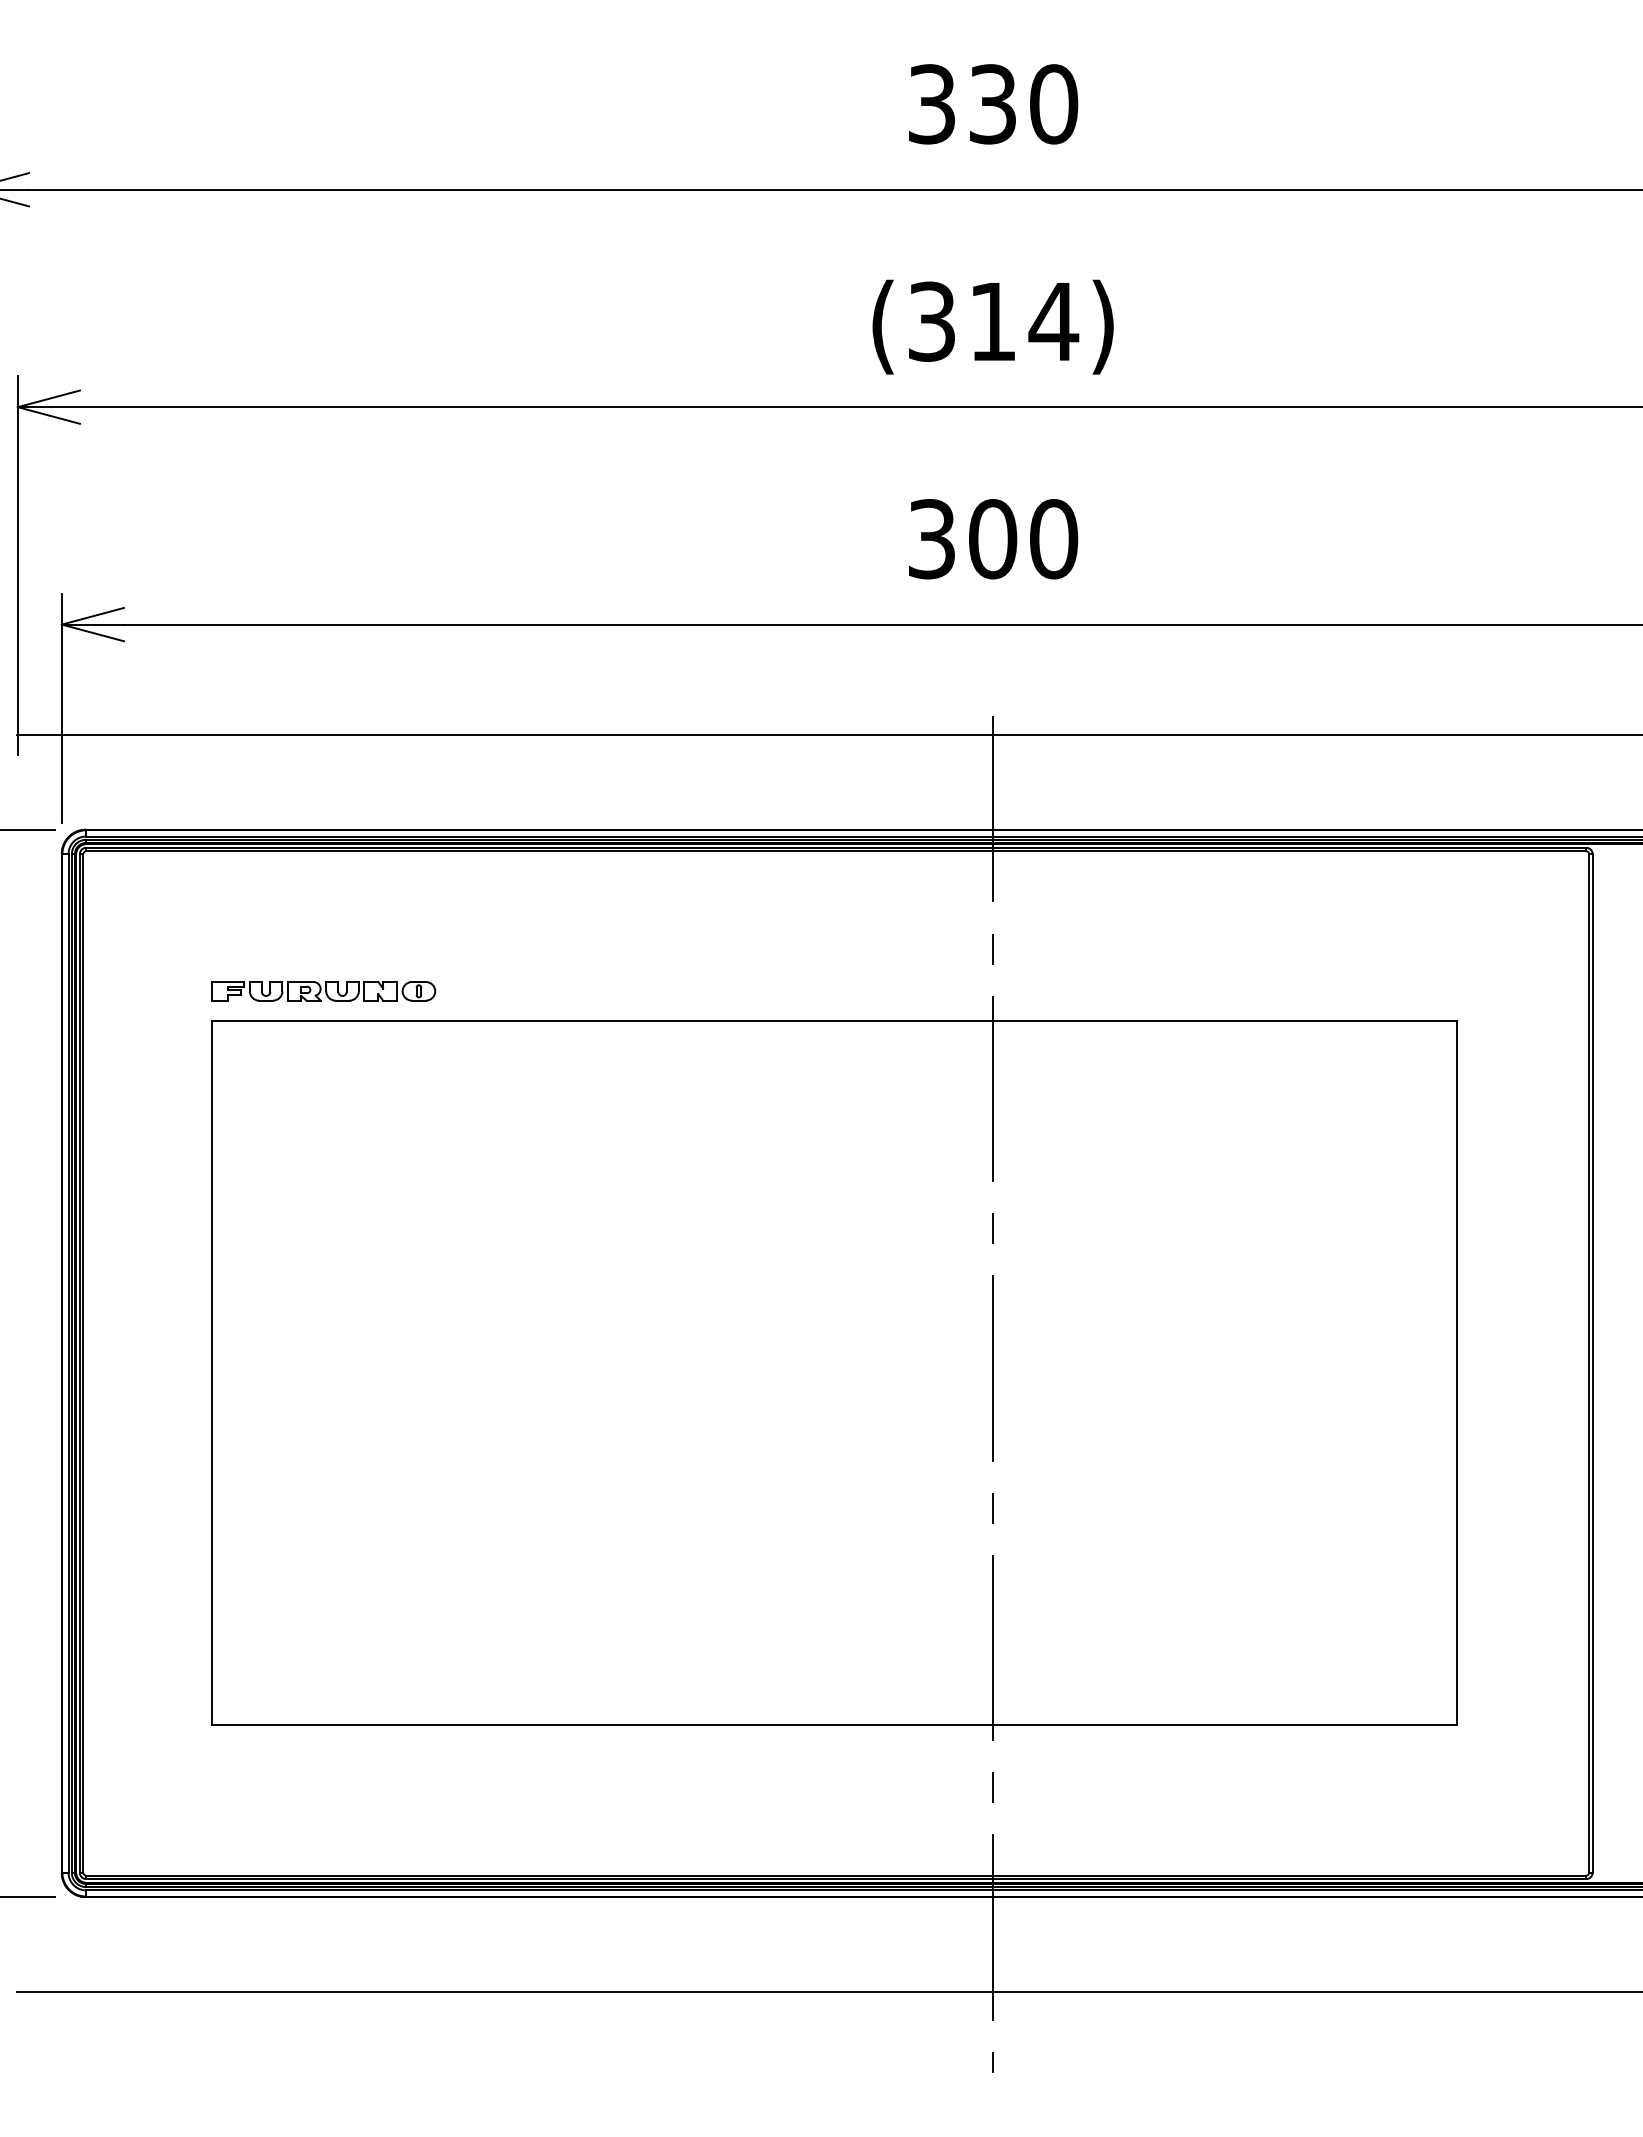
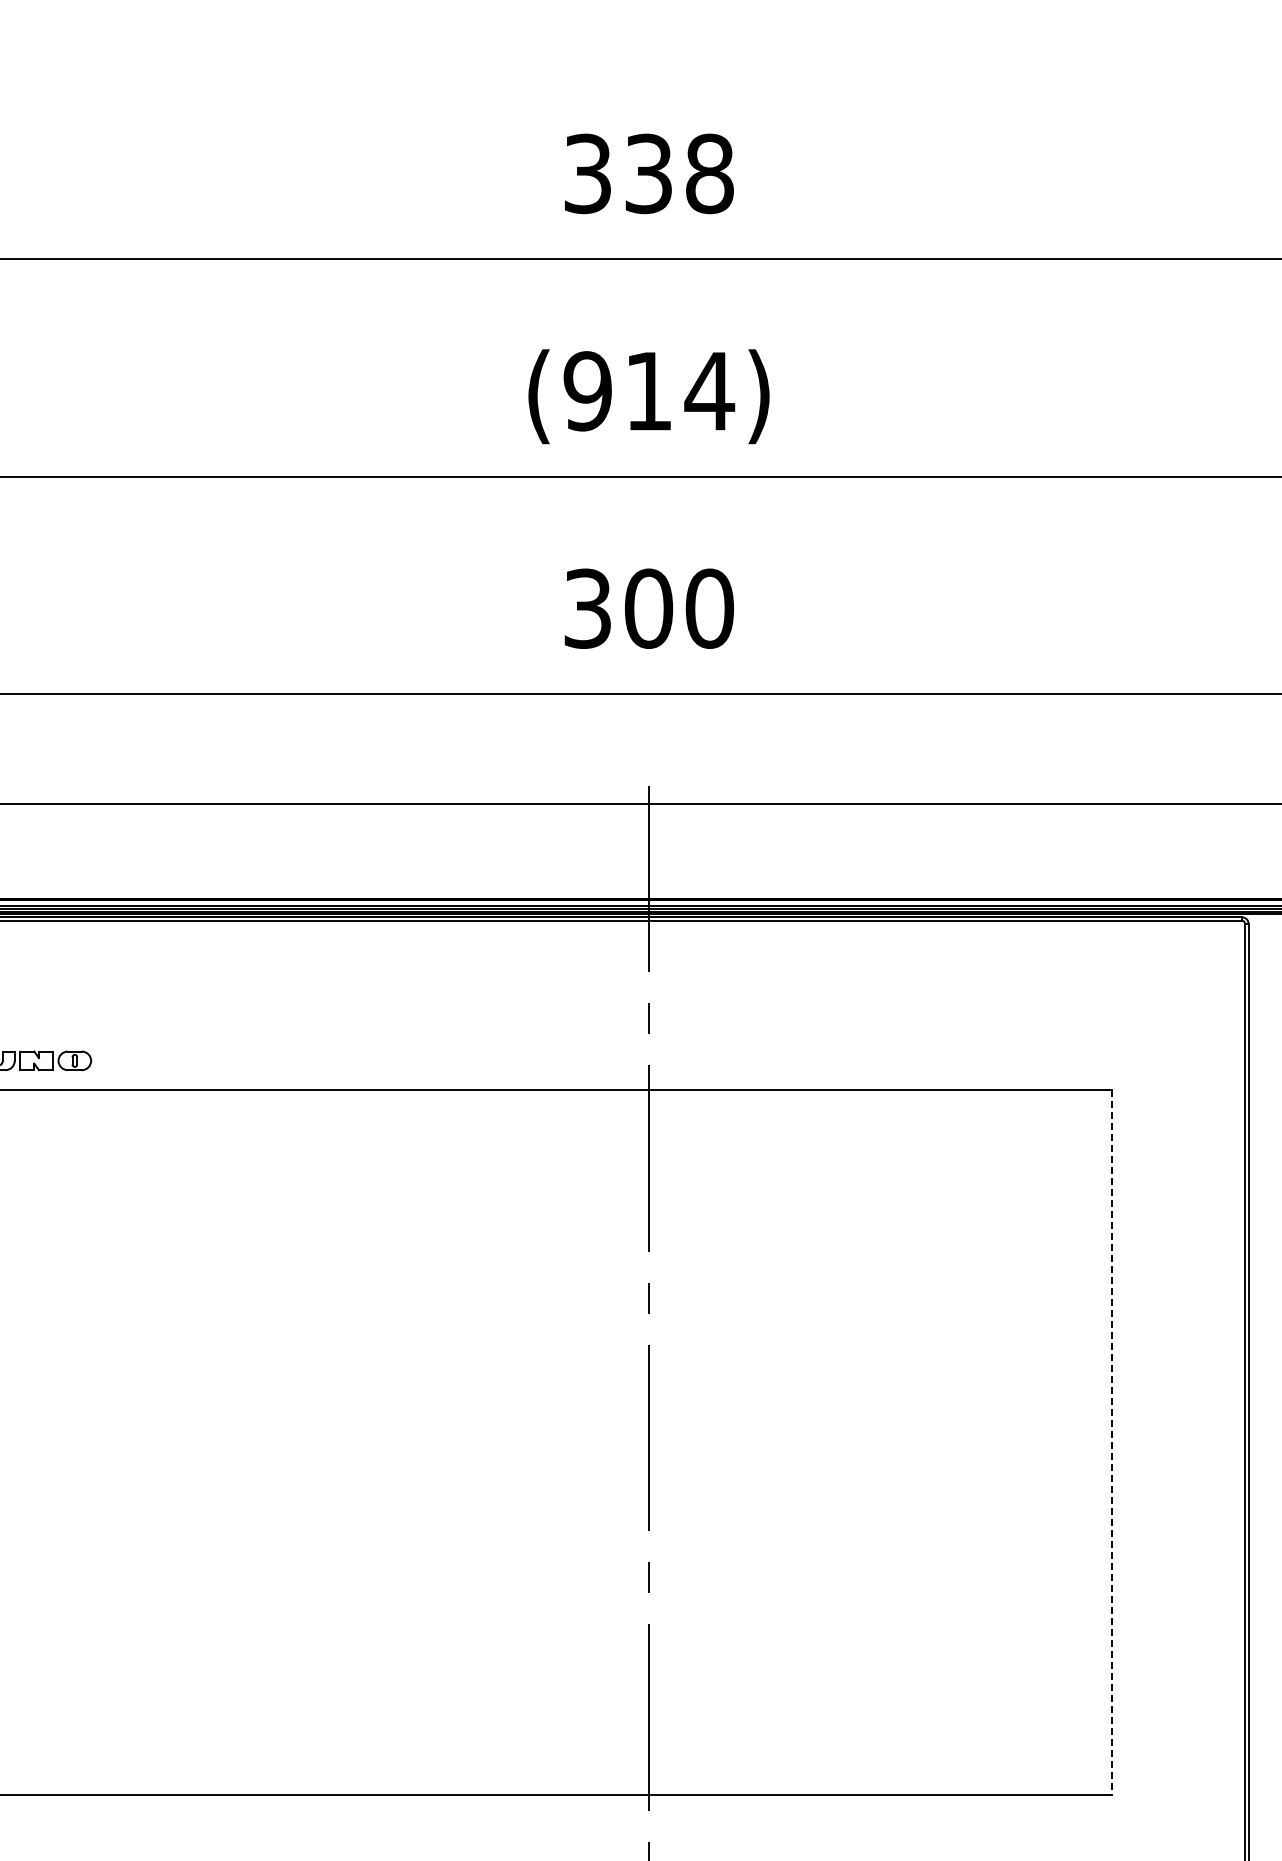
text: (1054, 104) -> (710, 174), 330 -> 338
text: (931, 321) -> (587, 391), (314) -> (914)
line: (1456, 1373) -> (1112, 1443), solid -> dashed

